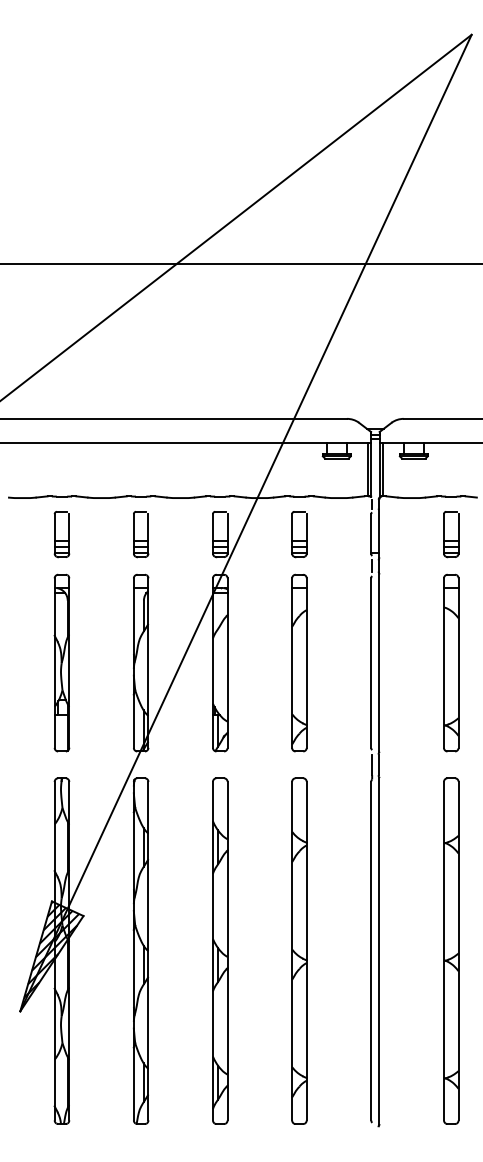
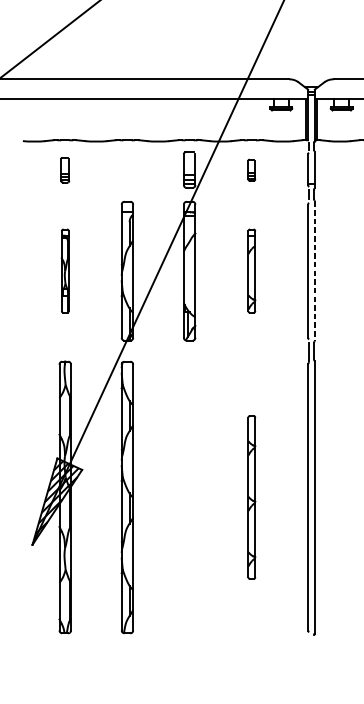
part: (61, 534) -> (64, 170), size x0.7
part: (141, 534) -> (127, 170), removed
part: (299, 534) -> (251, 170), size x0.6
part: (61, 662) -> (64, 270), size x0.6
part: (299, 662) -> (251, 270), size x0.6
line: (379, 663) -> (314, 271), solid -> dashed
part: (220, 950) -> (189, 497), removed
part: (299, 950) -> (251, 497), size x0.6

